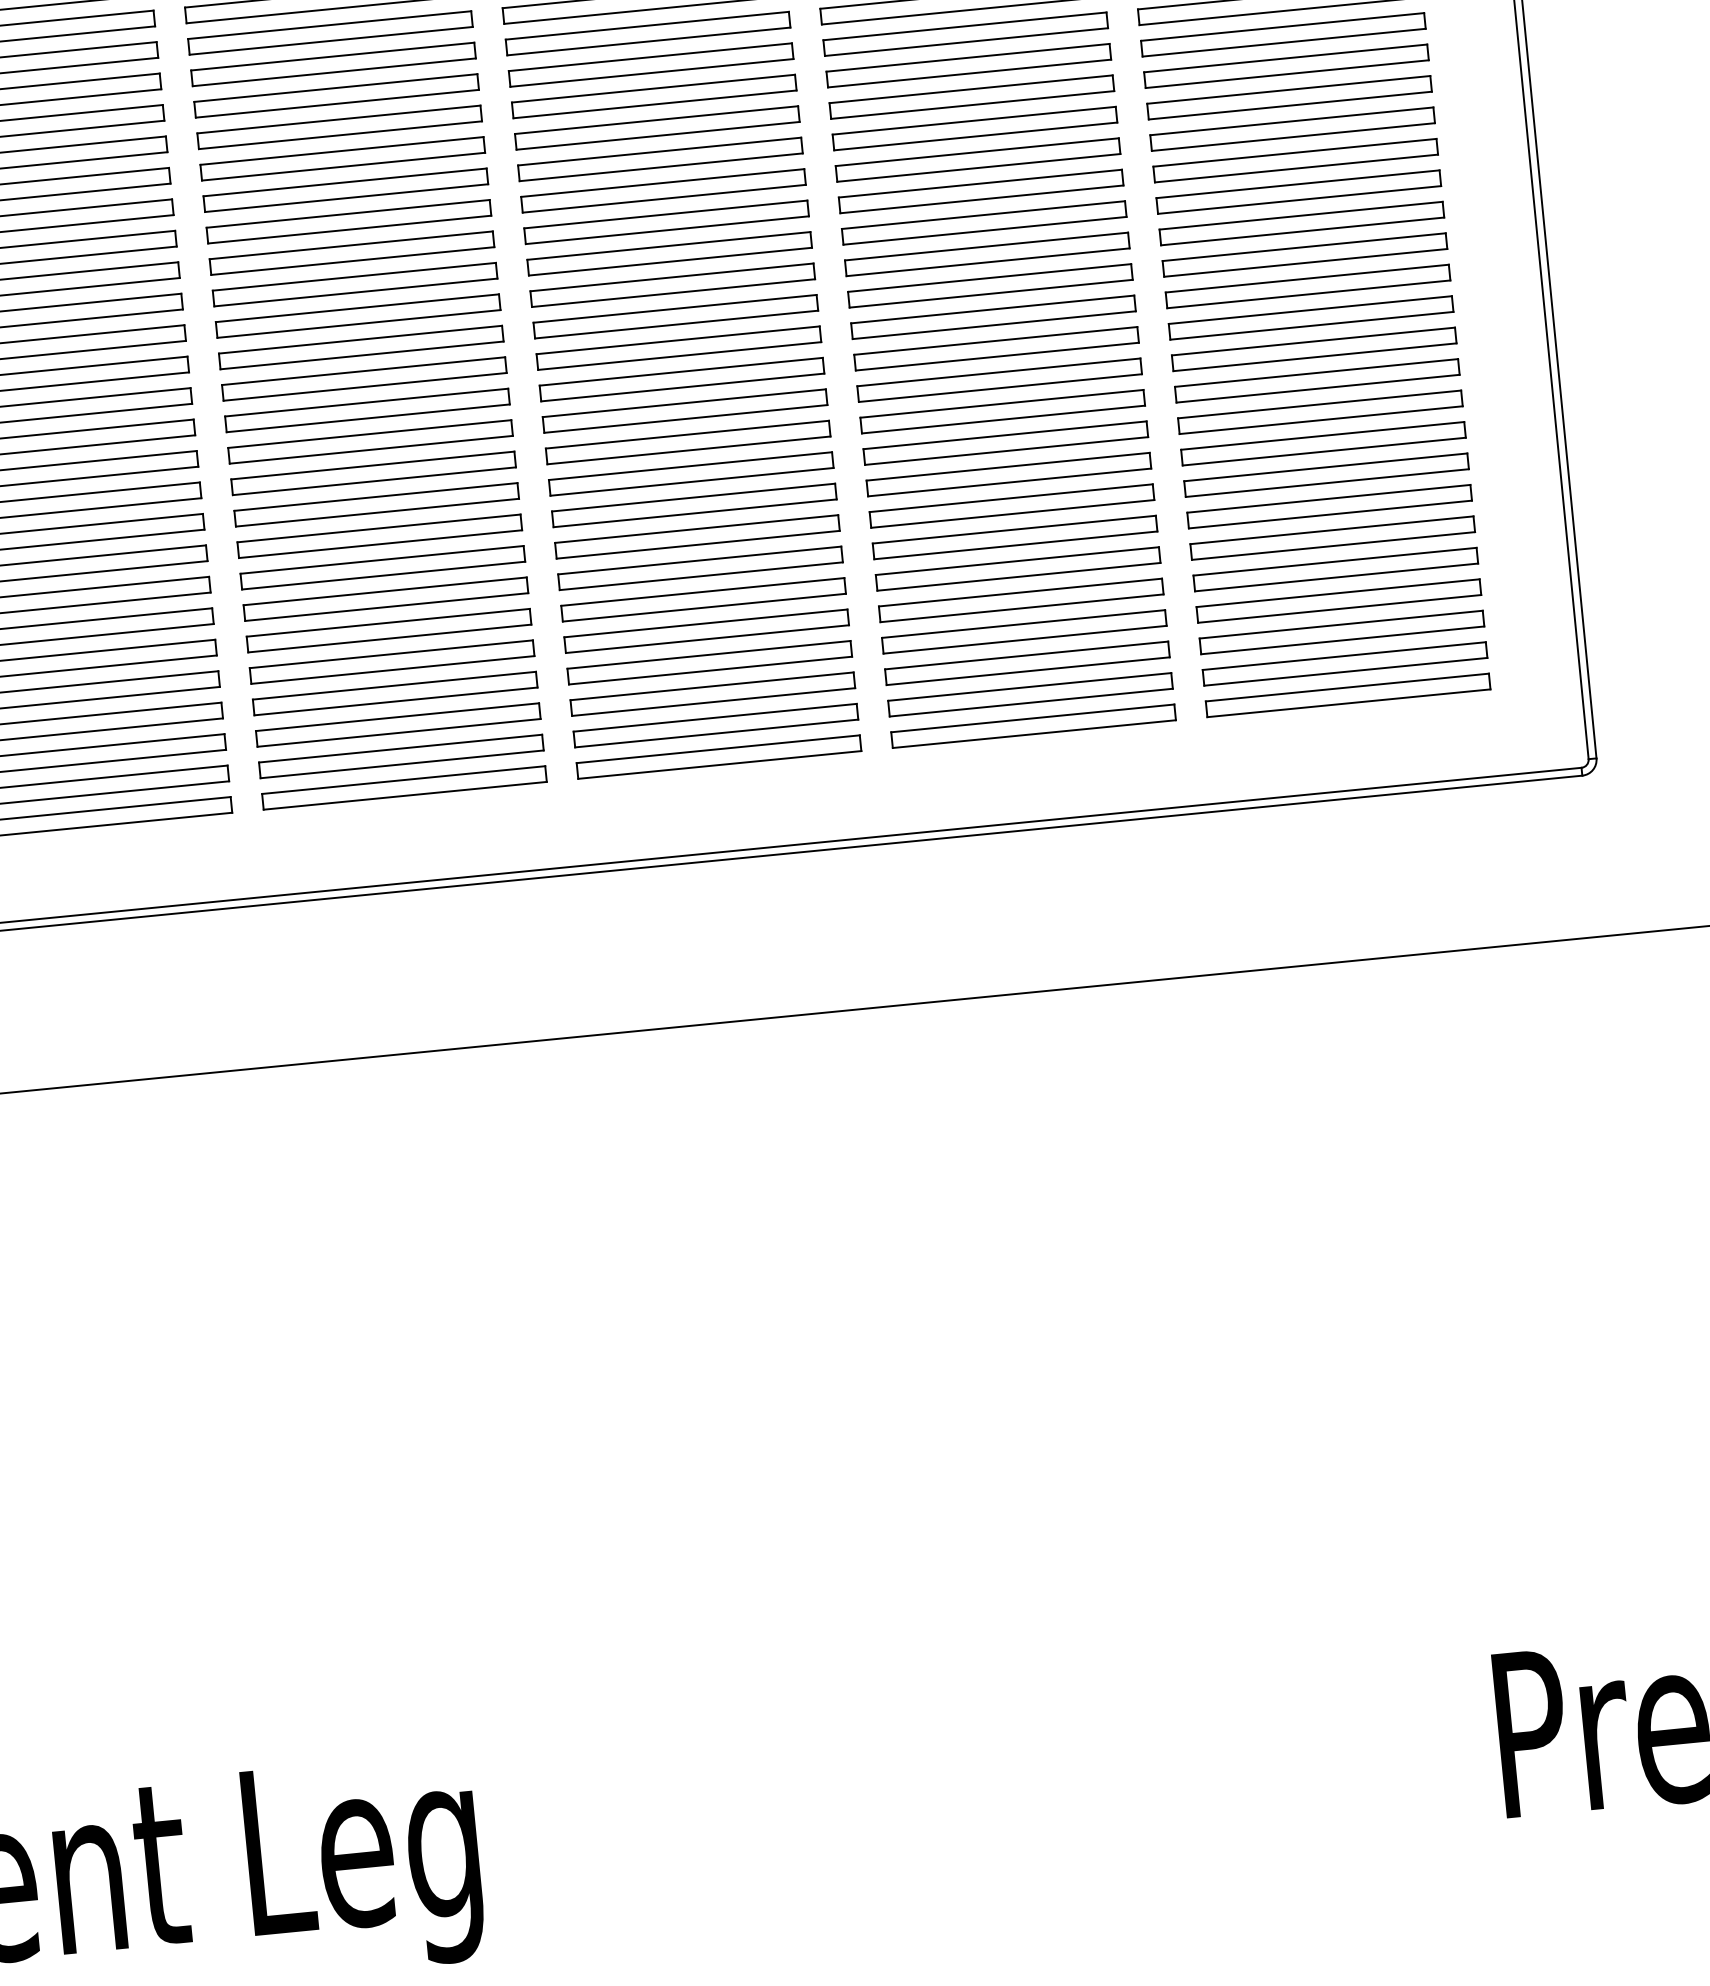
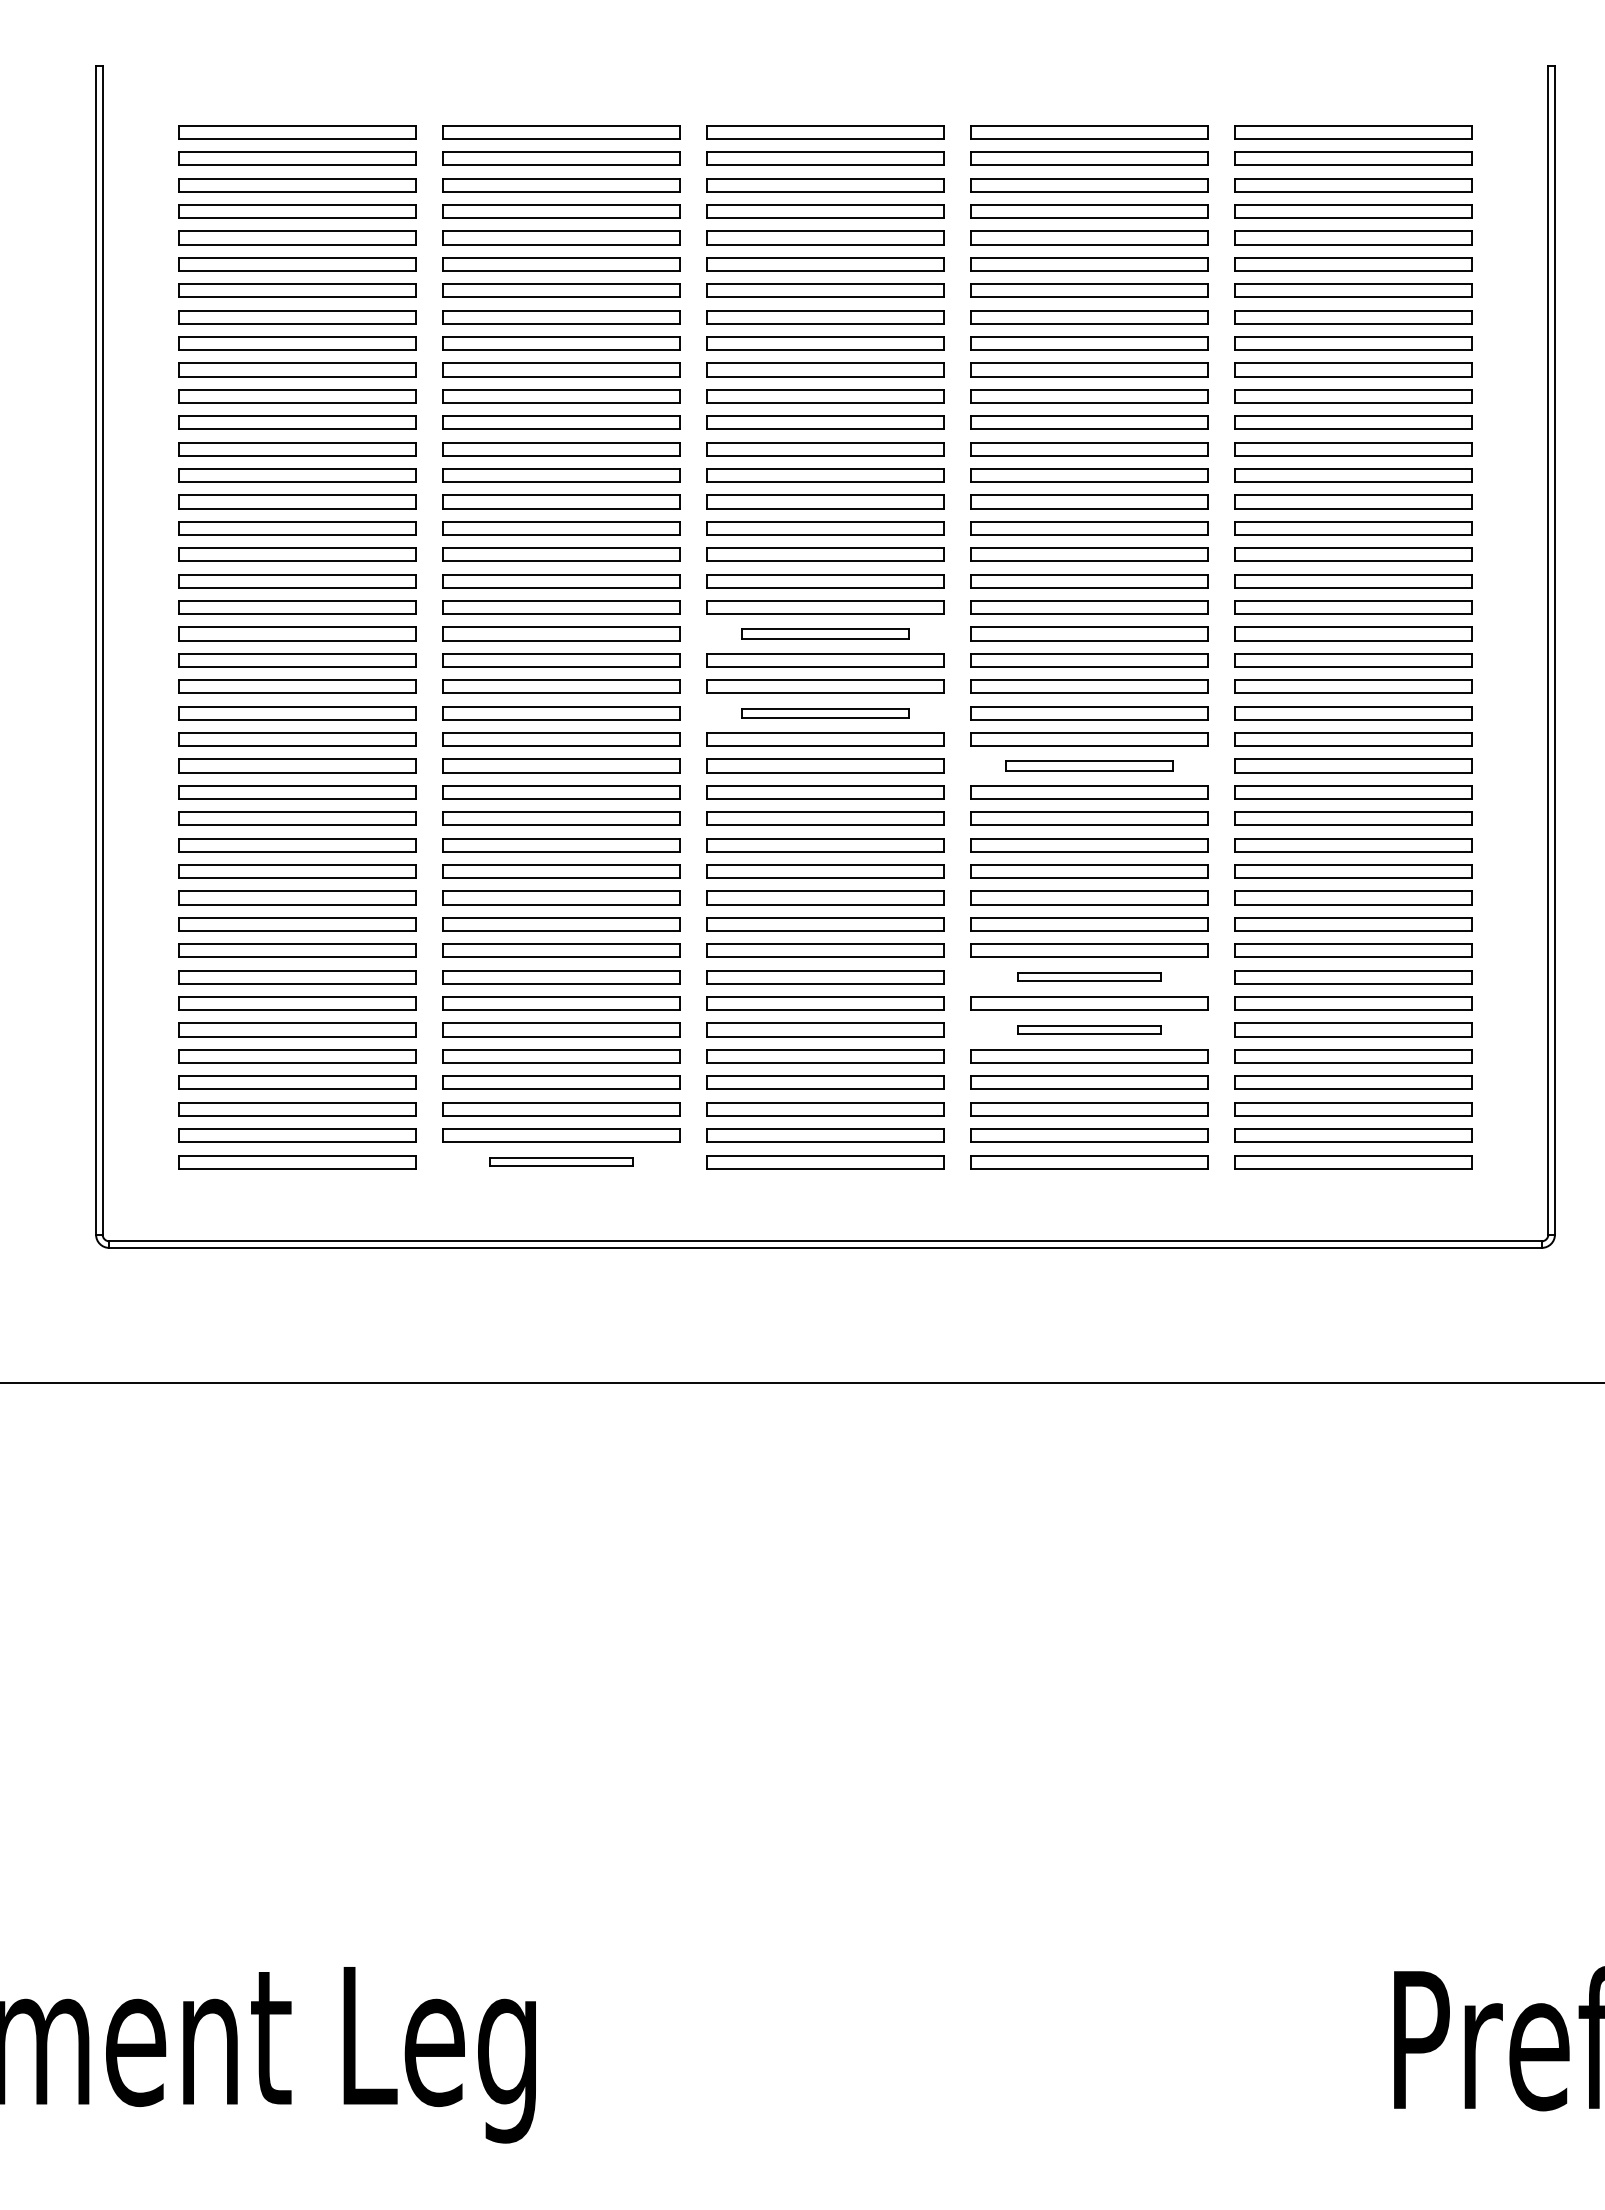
part: (657, 127) -> (825, 633), size x0.7
part: (666, 222) -> (825, 713), size x0.7
part: (987, 253) -> (1089, 765), size x0.7
part: (1011, 506) -> (1089, 977), size x0.6
part: (1018, 568) -> (1089, 1029), size x0.6
part: (404, 788) -> (561, 1162), size x0.6

